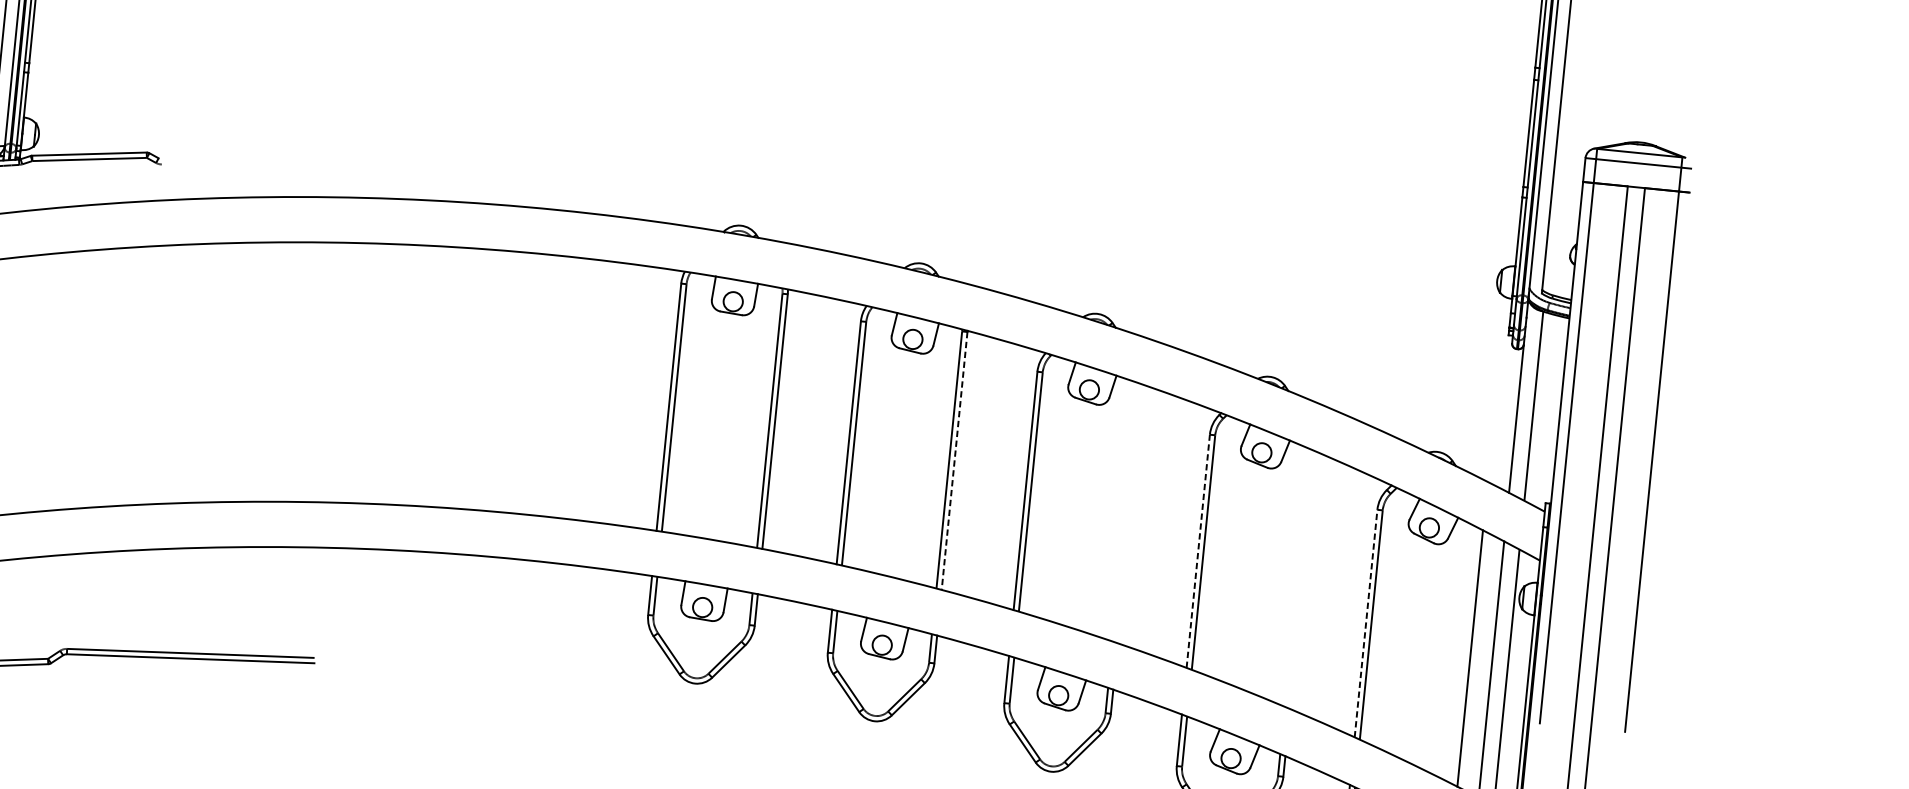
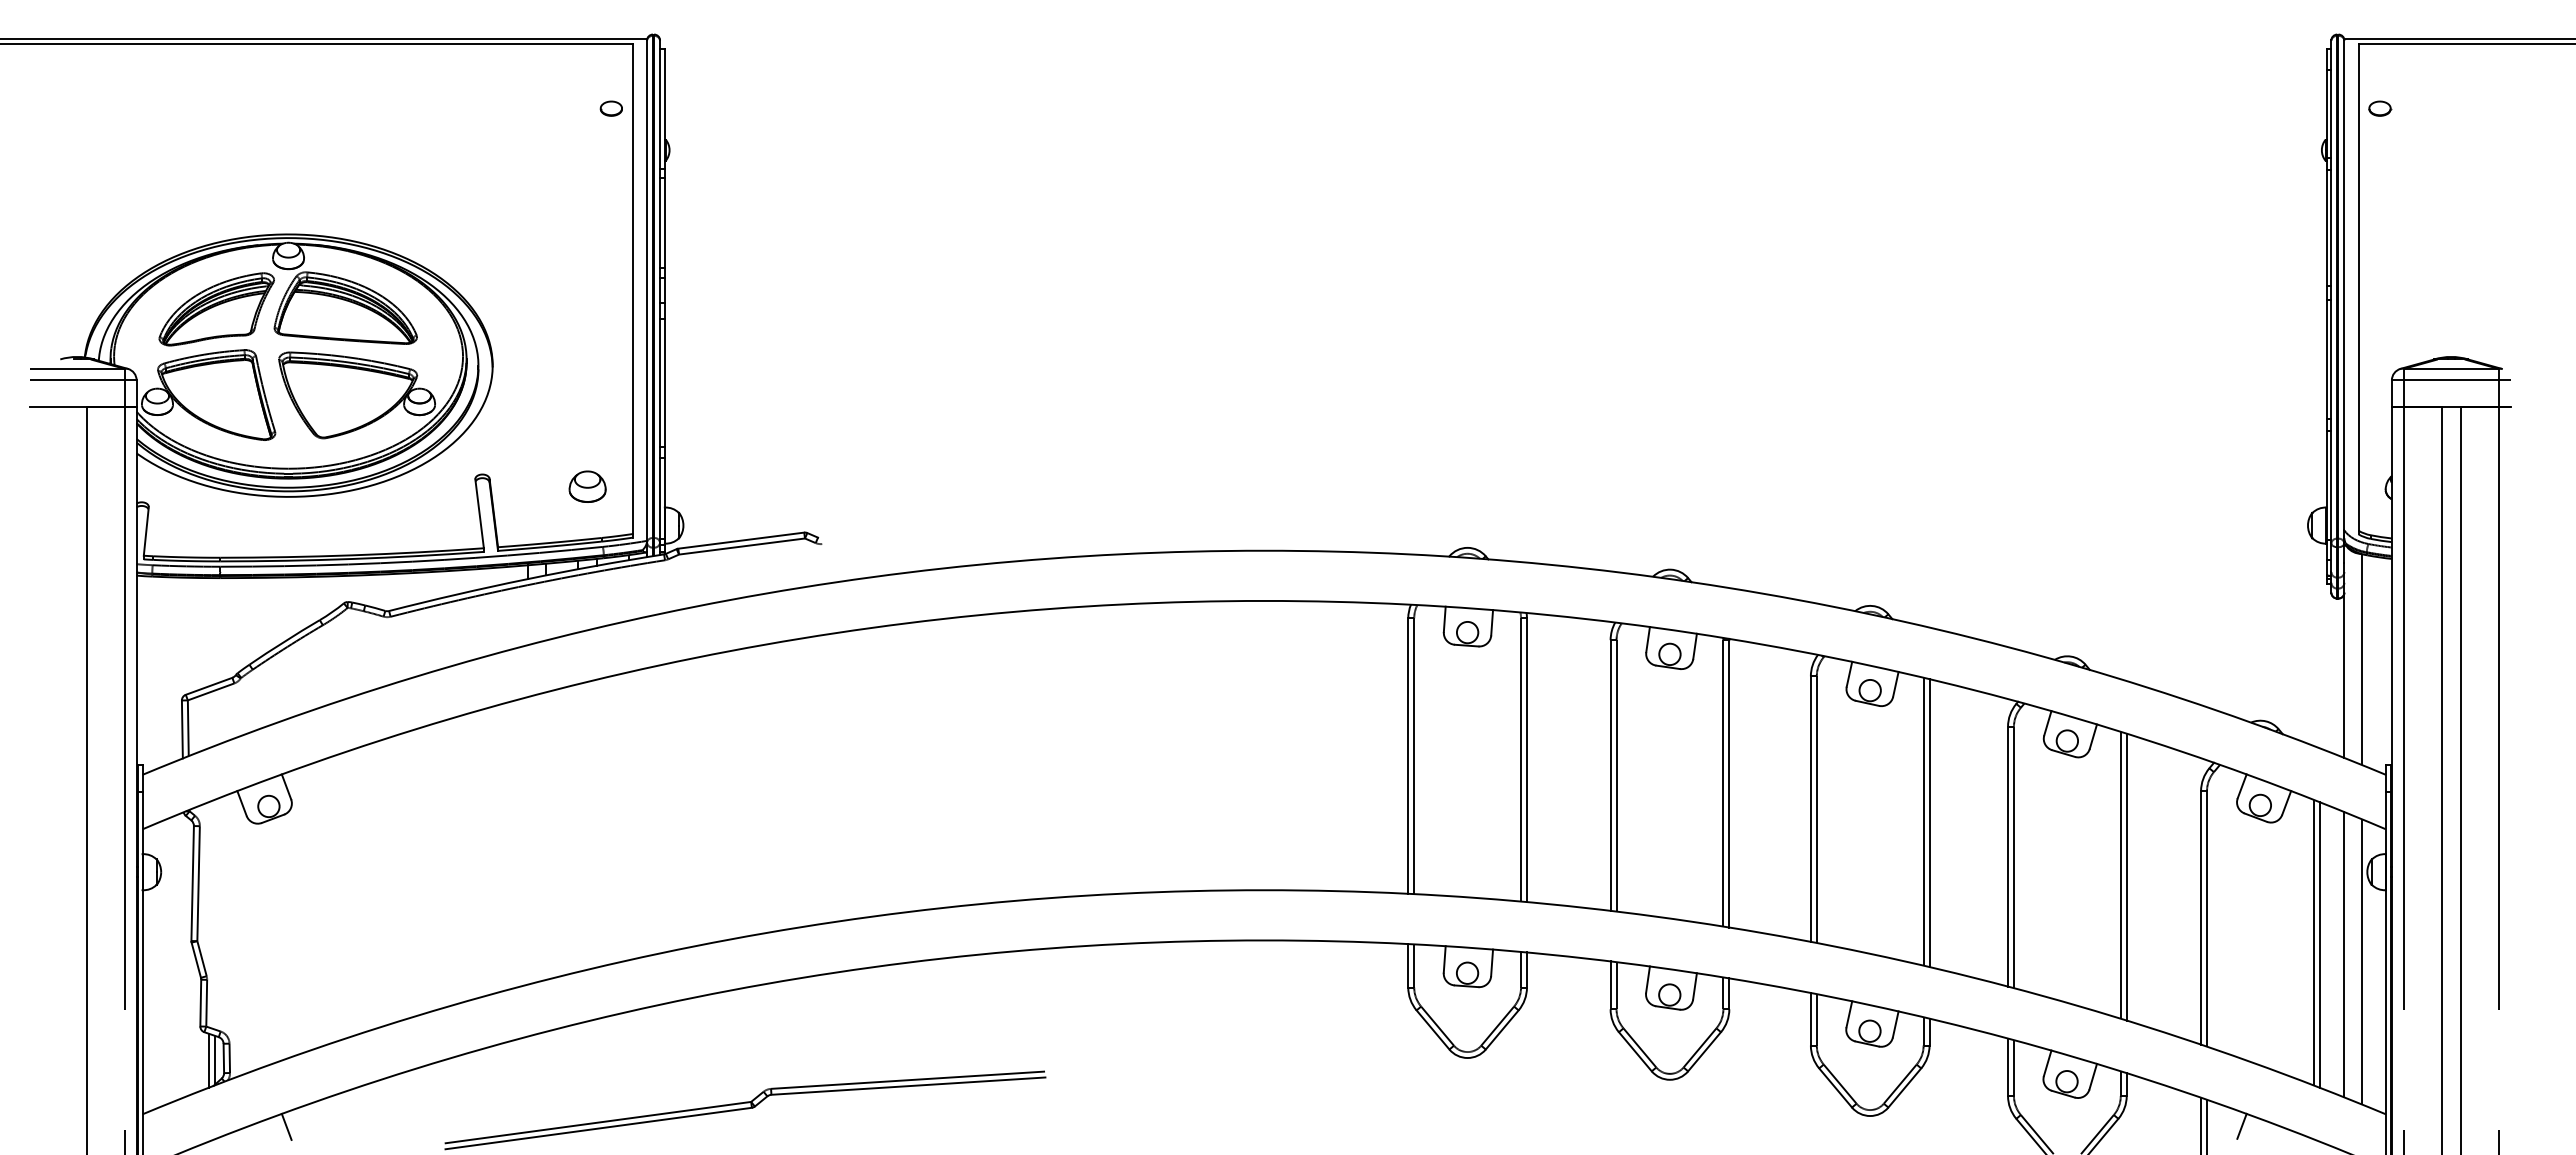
line: (954, 460) -> (1729, 783), dashed -> solid
line: (1125, 512) -> (1923, 821), added
line: (1130, 514) -> (1929, 823), added
line: (1198, 551) -> (2008, 856), dashed -> solid
line: (1297, 577) -> (2120, 874), added
line: (1302, 579) -> (2126, 876), added
line: (1366, 623) -> (2201, 917), dashed -> solid
line: (1464, 655) -> (2313, 942), added

